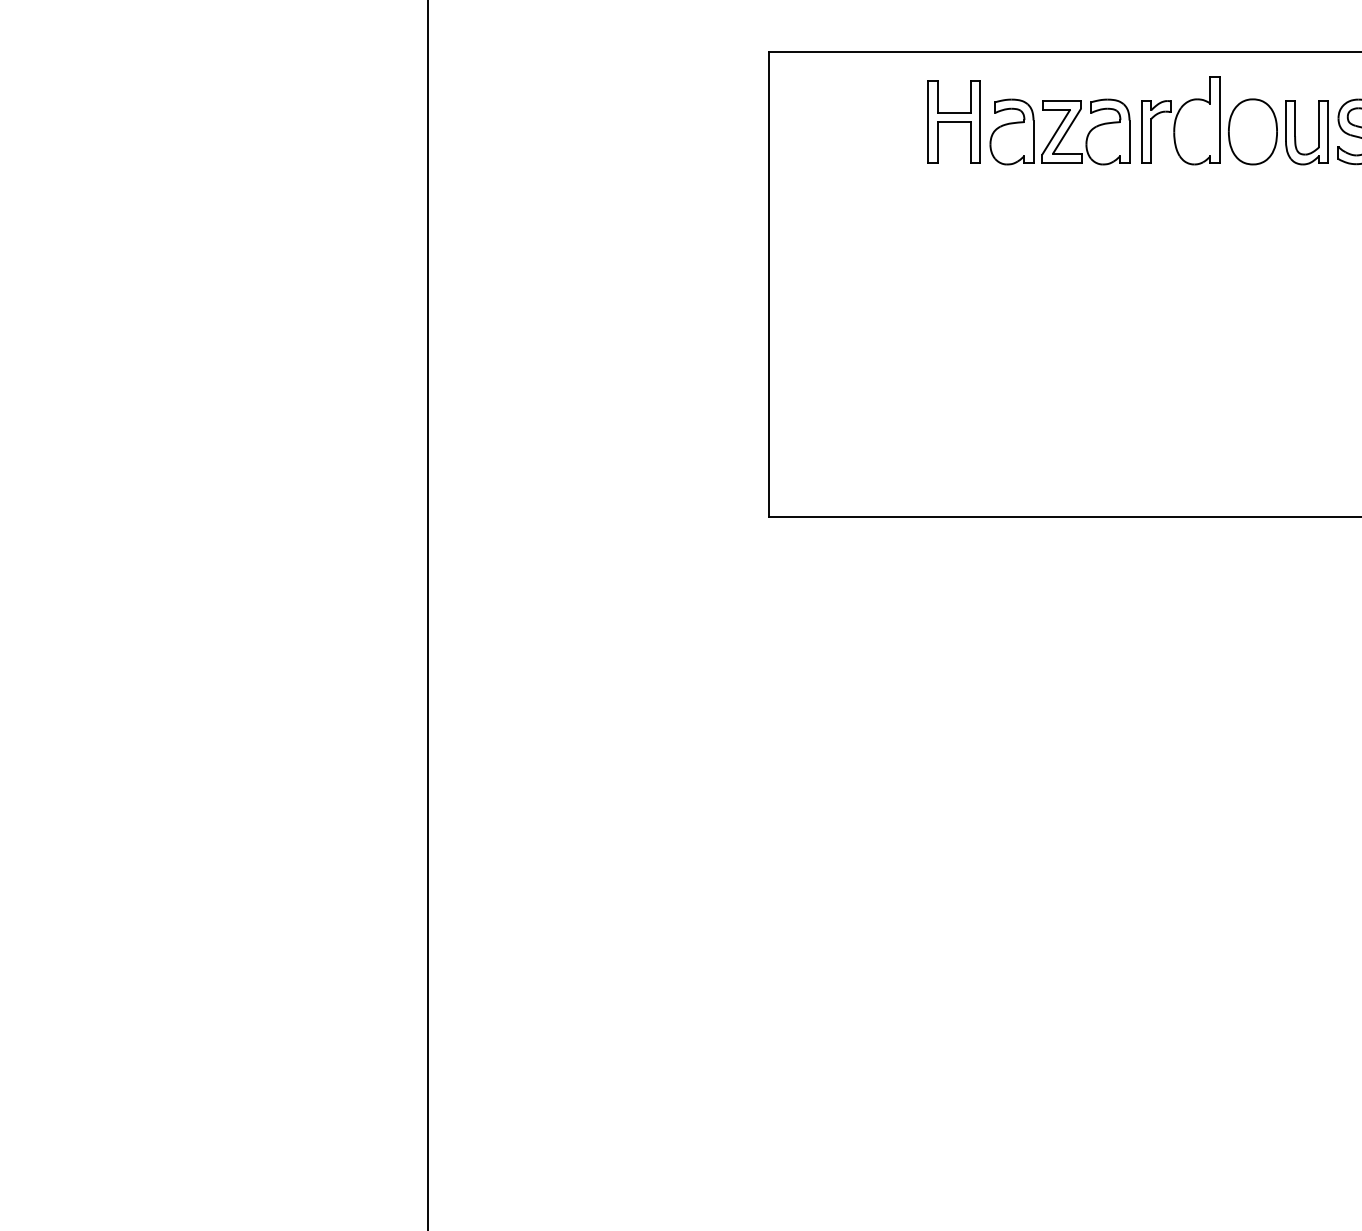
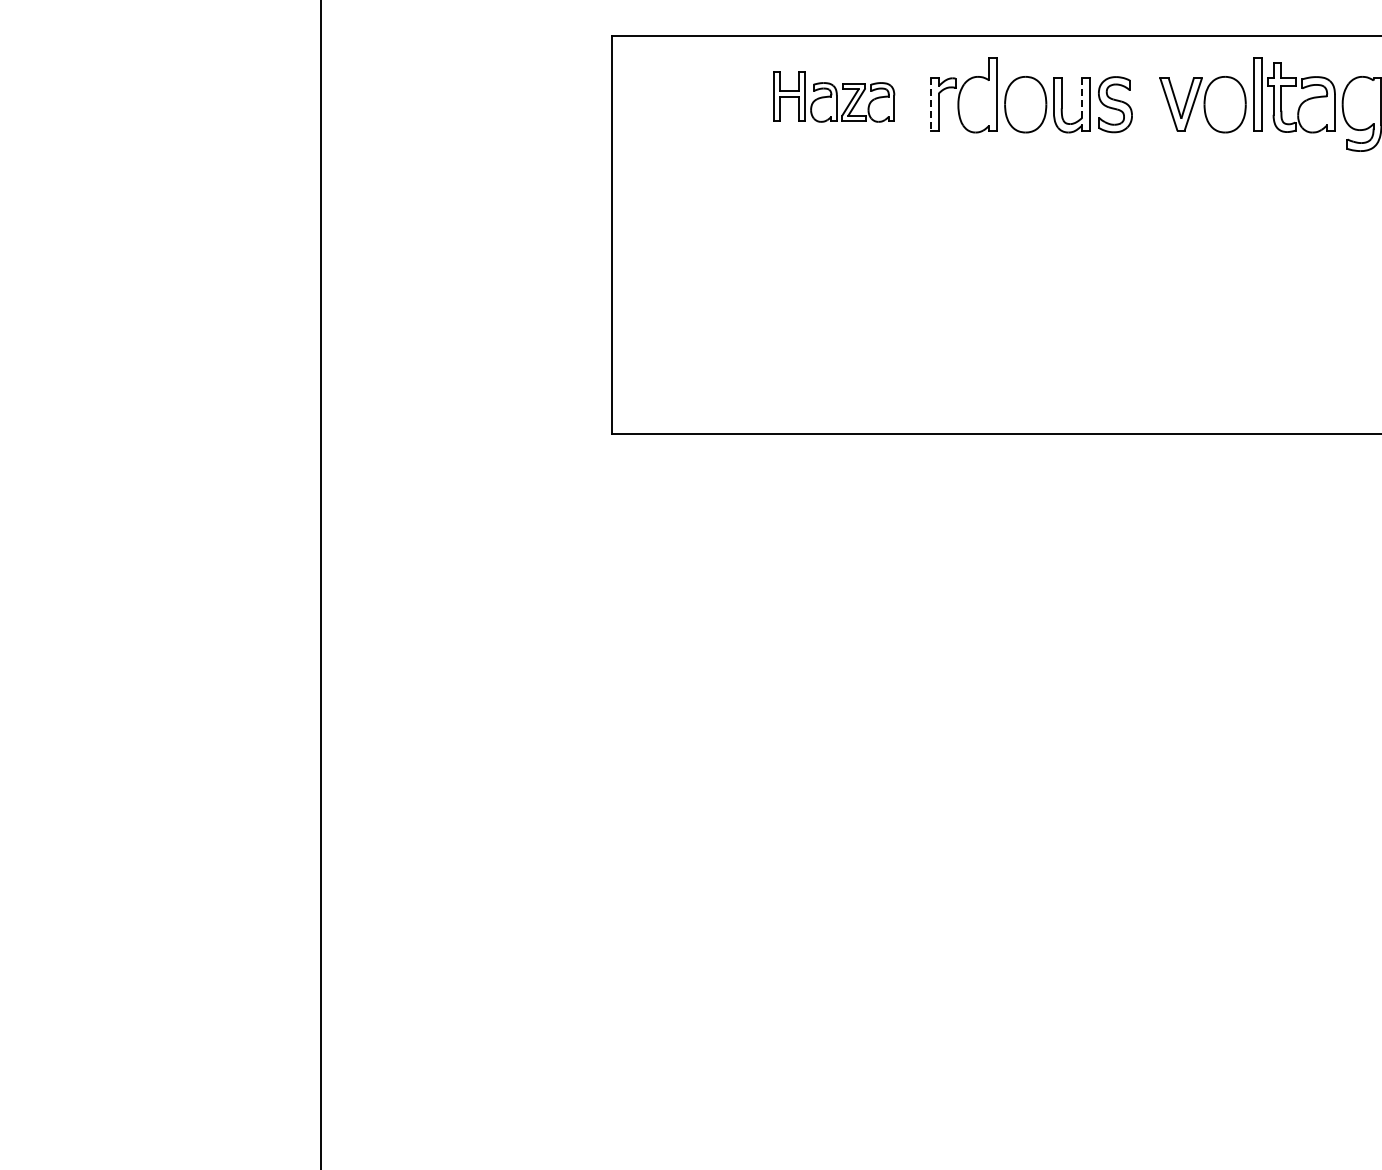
part: (1028, 122) -> (833, 96), size x0.7
line: (1319, 124) -> (1082, 98), solid -> dashed
line: (1142, 132) -> (931, 105), solid -> dashed

